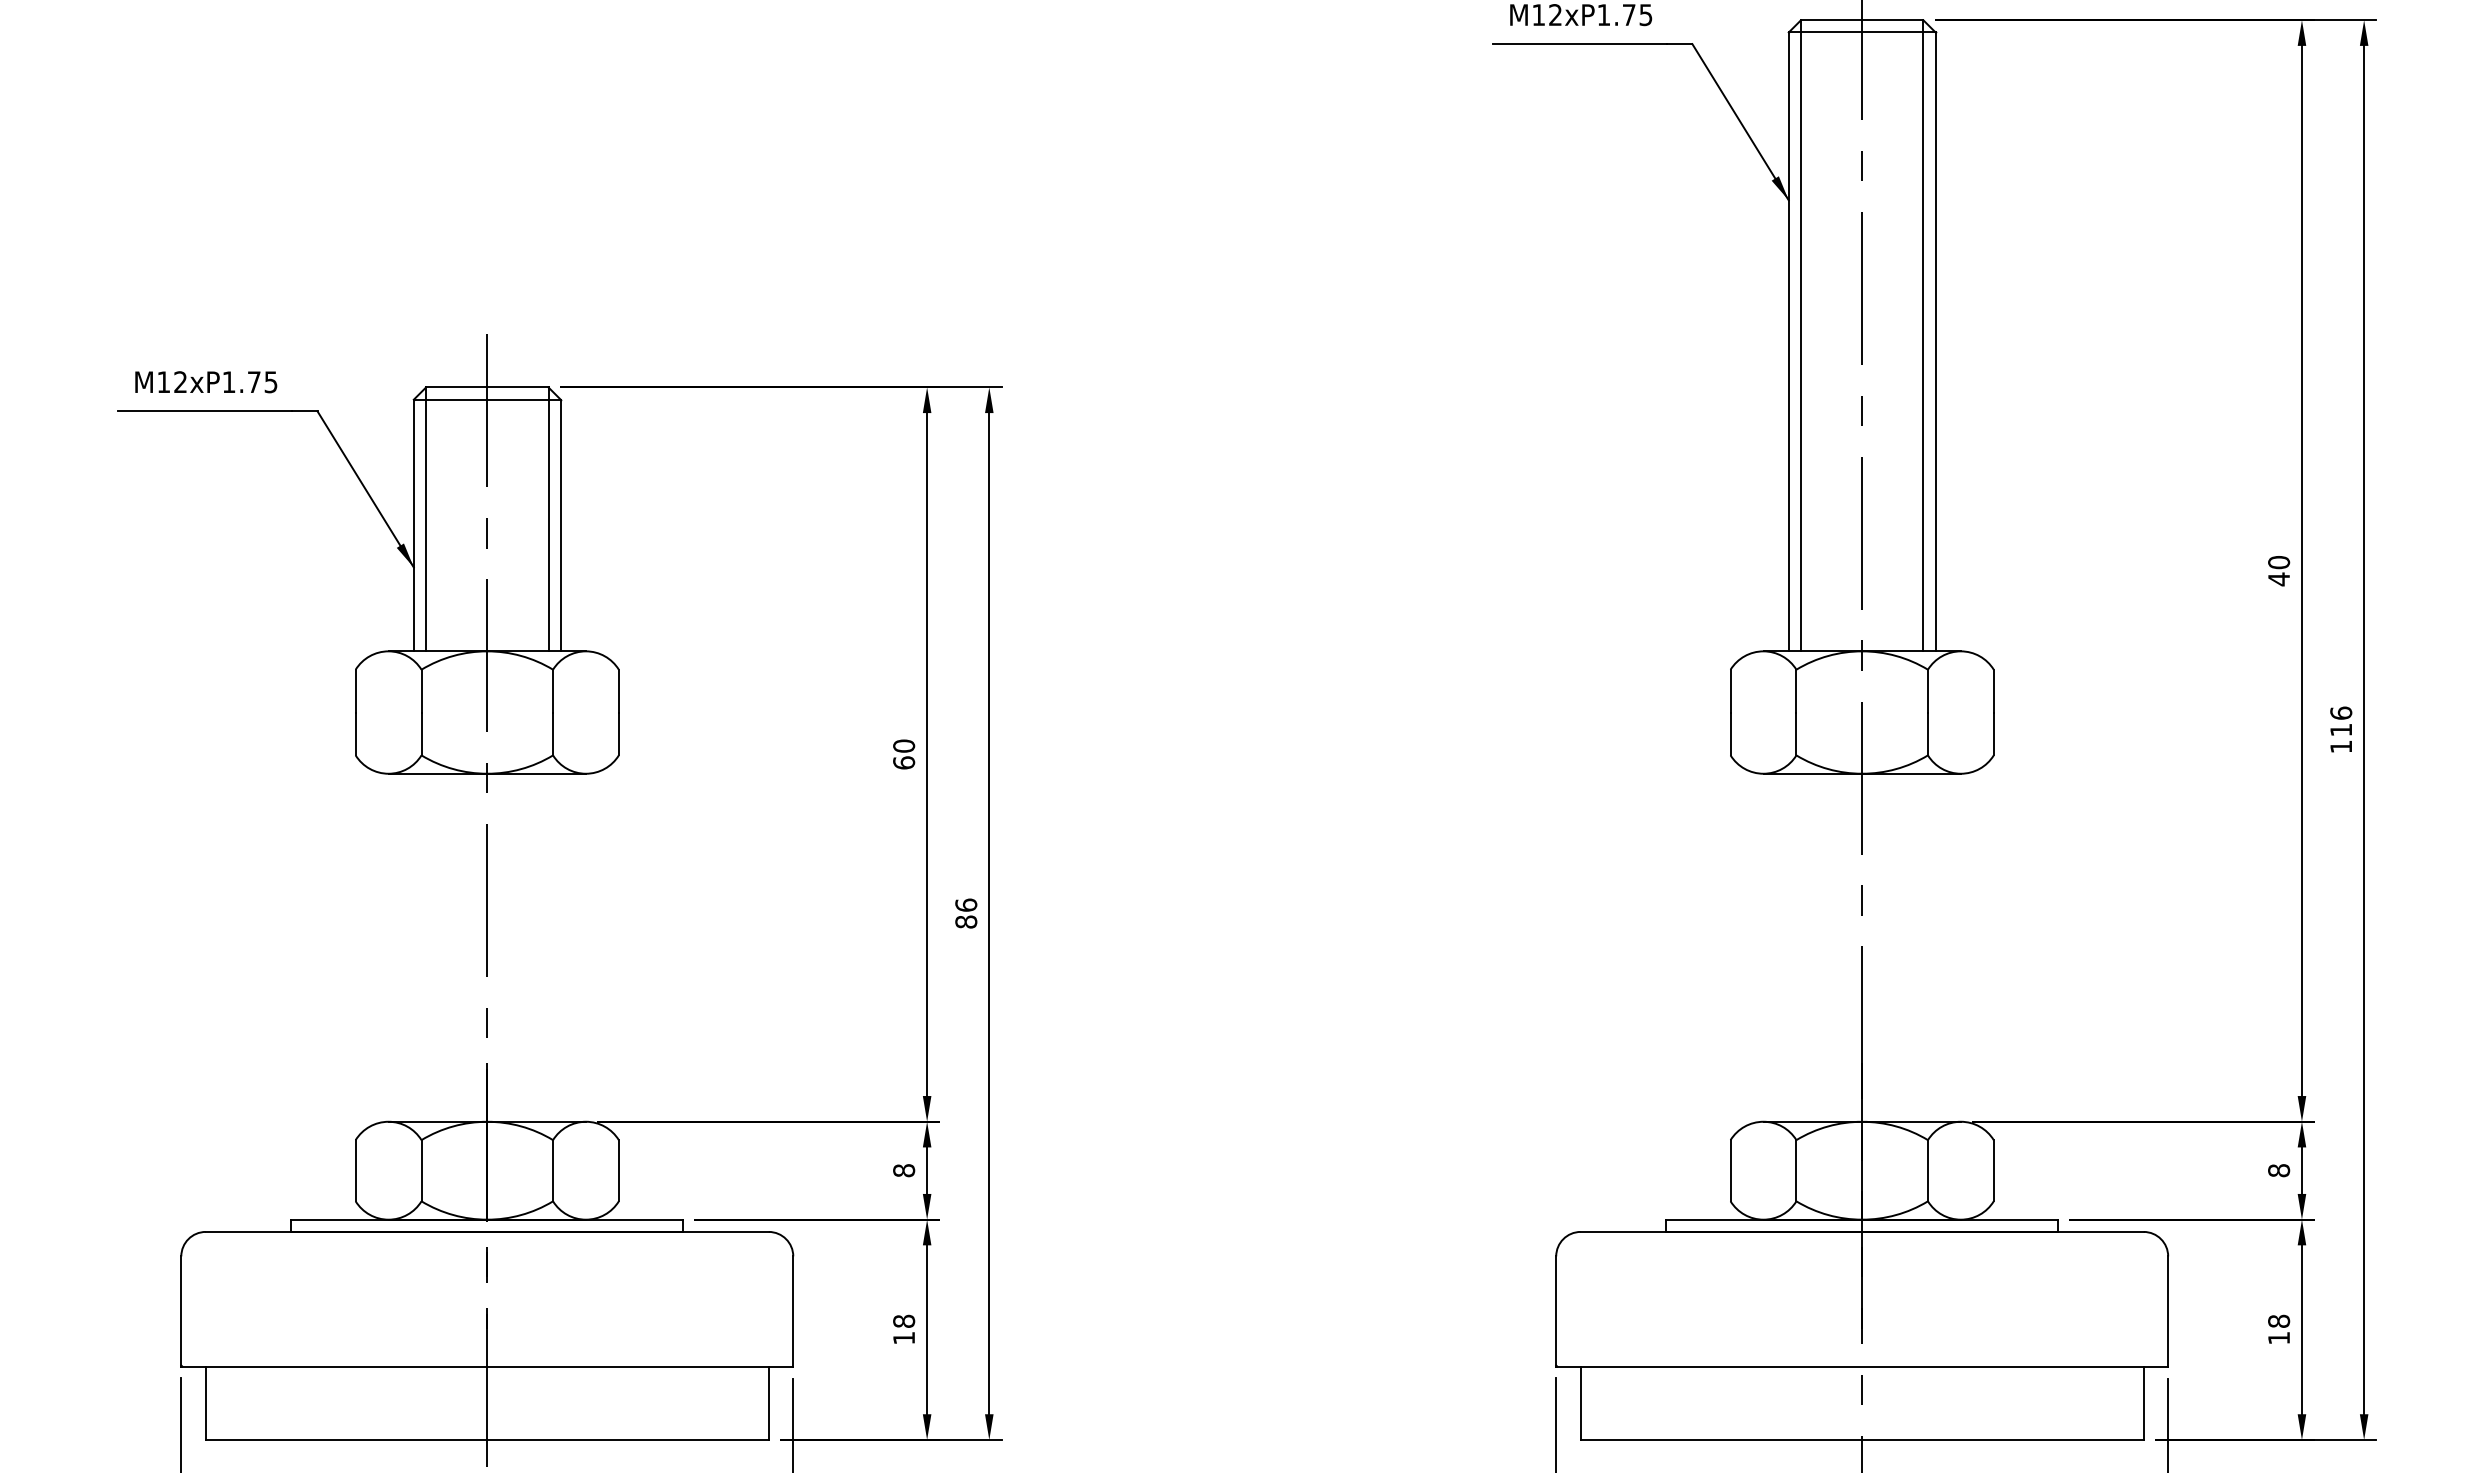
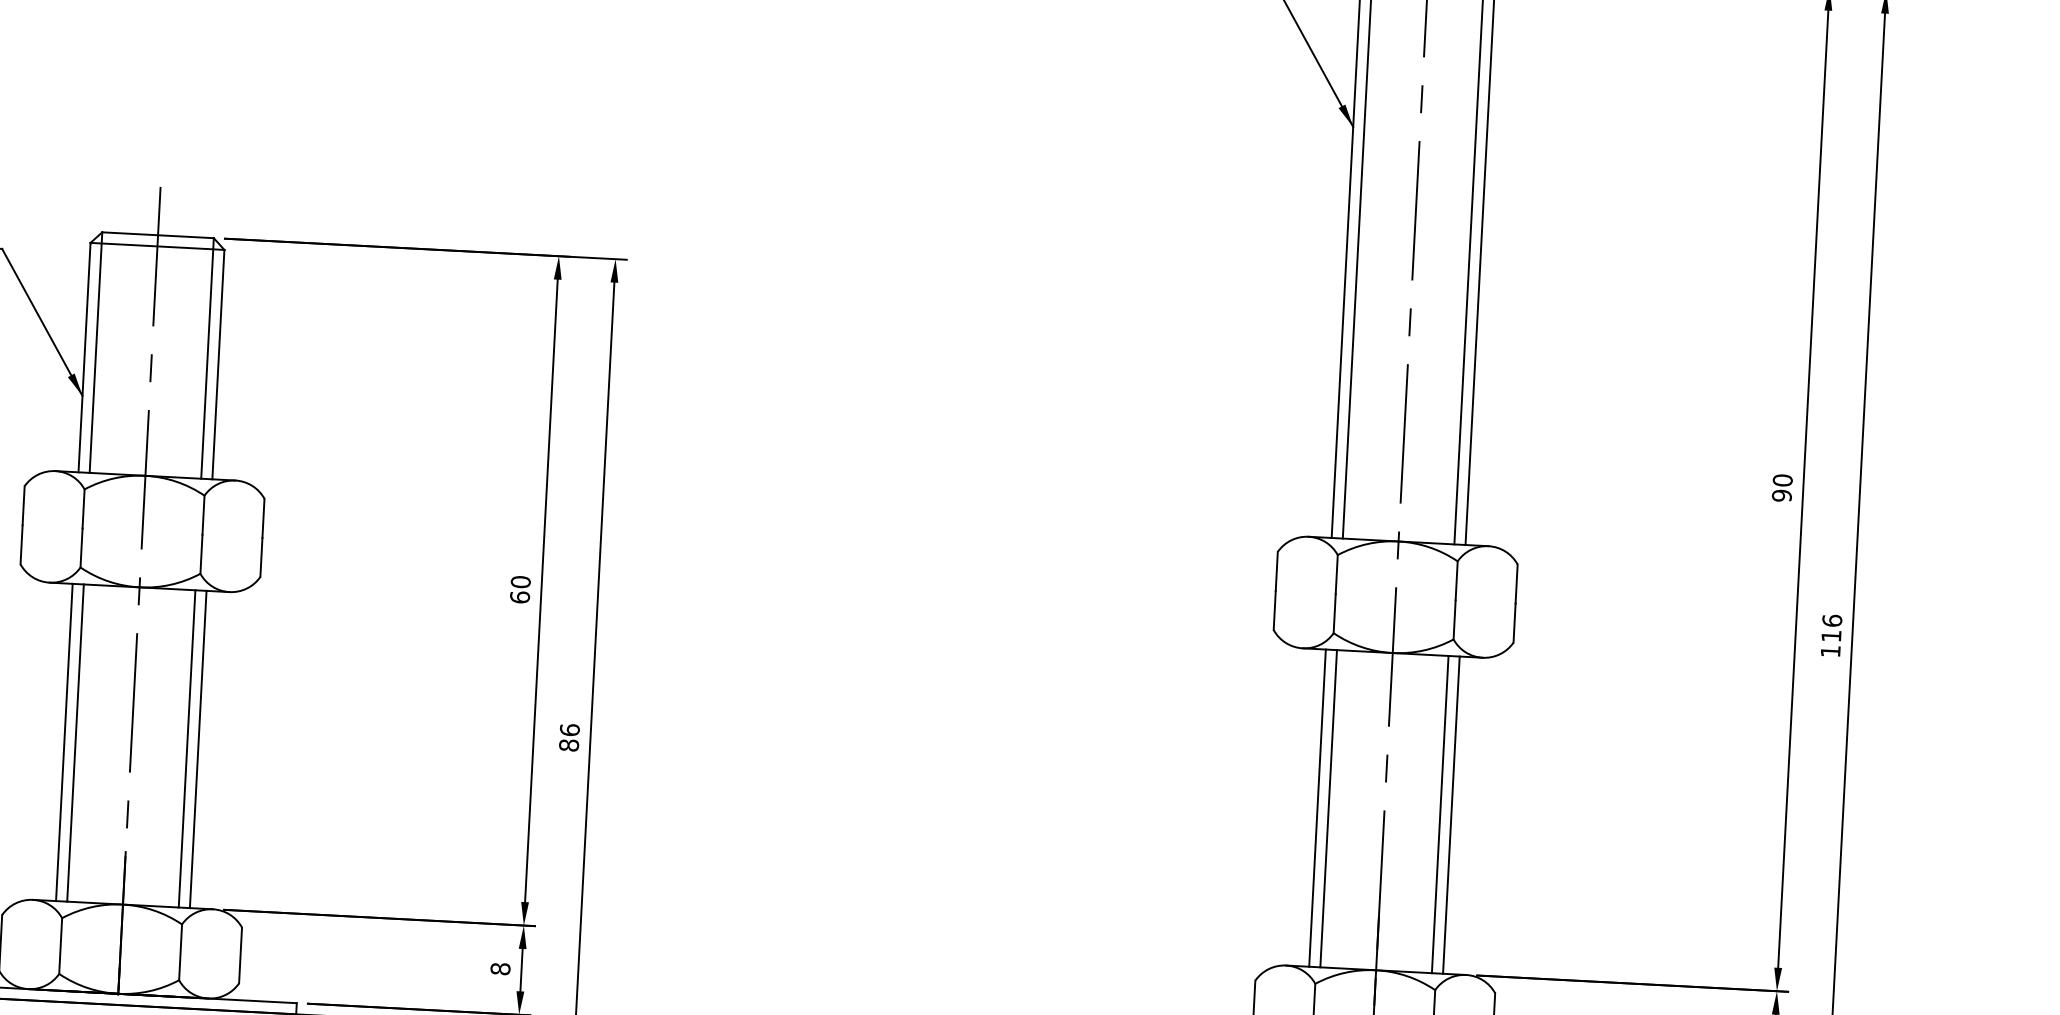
text: (2279, 579) -> (1782, 495), 40 -> 90
line: (413, 947) -> (64, 742), added
line: (426, 947) -> (75, 742), added
line: (548, 947) -> (187, 748), added
line: (560, 947) -> (198, 749), added
line: (1788, 947) -> (1317, 807), added
line: (1801, 947) -> (1329, 808), added
line: (1923, 947) -> (1440, 814), added
line: (1935, 947) -> (1451, 814), added

